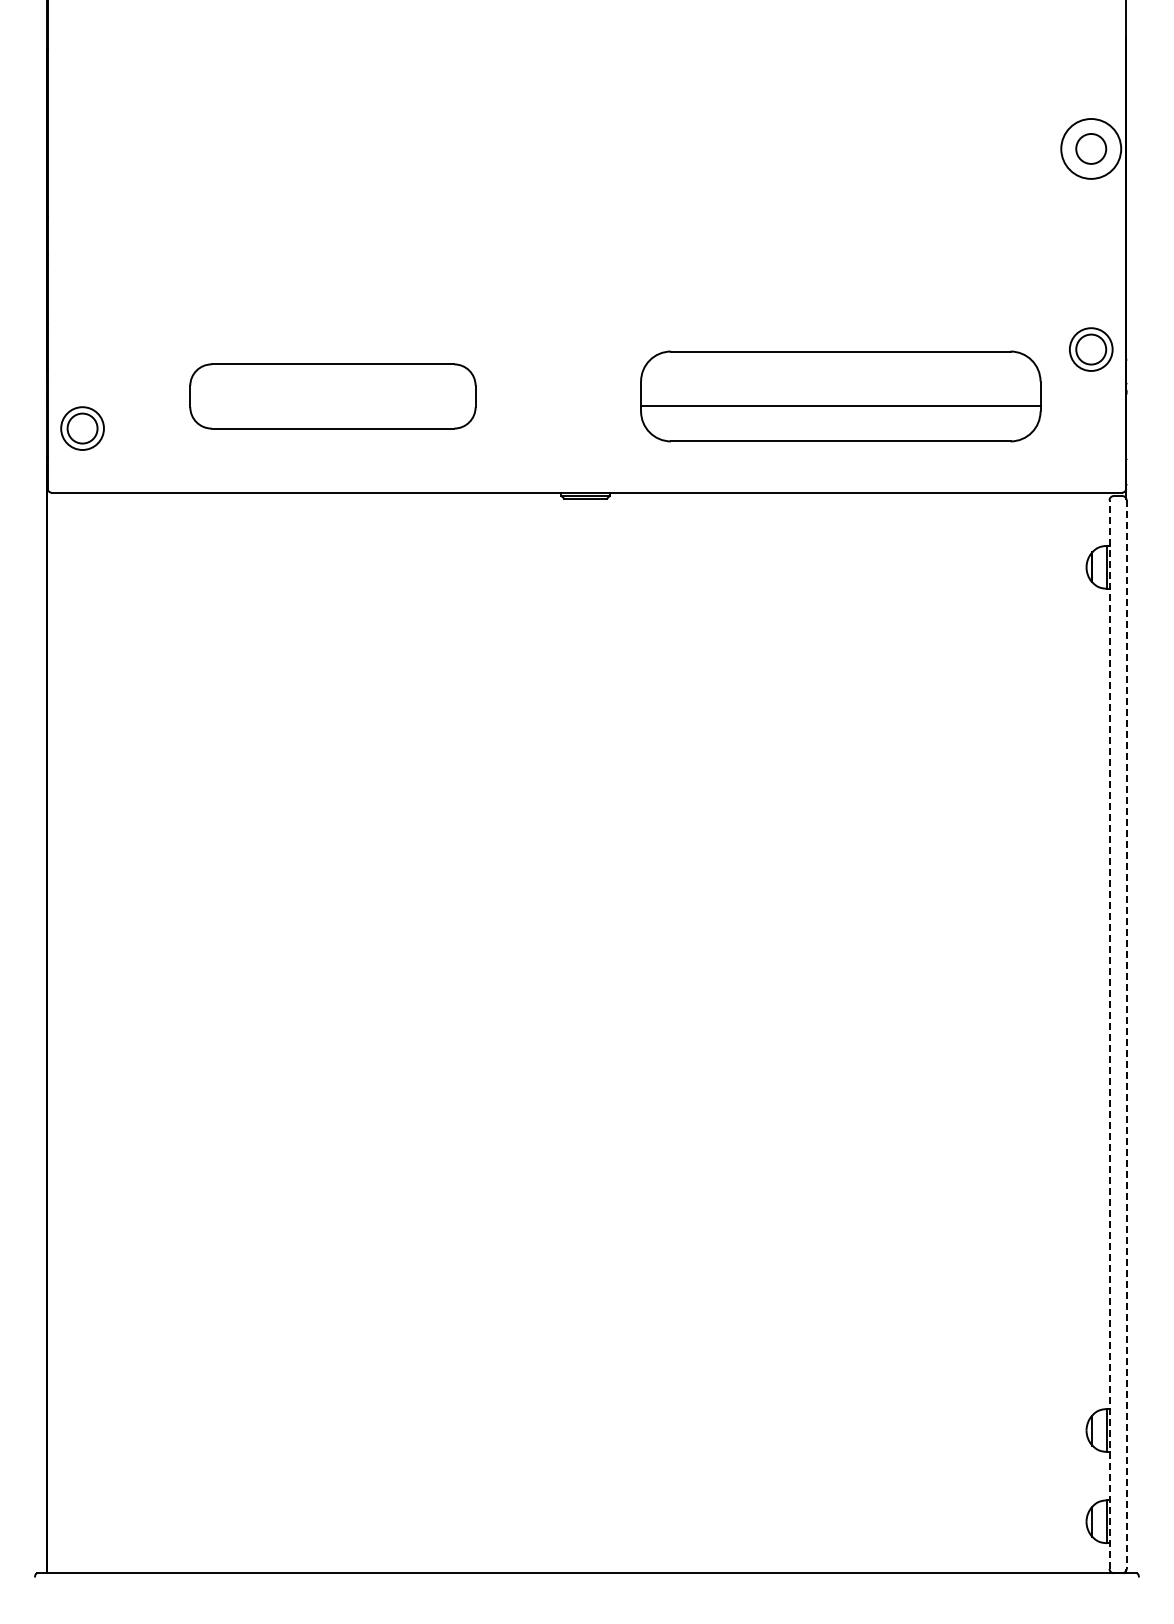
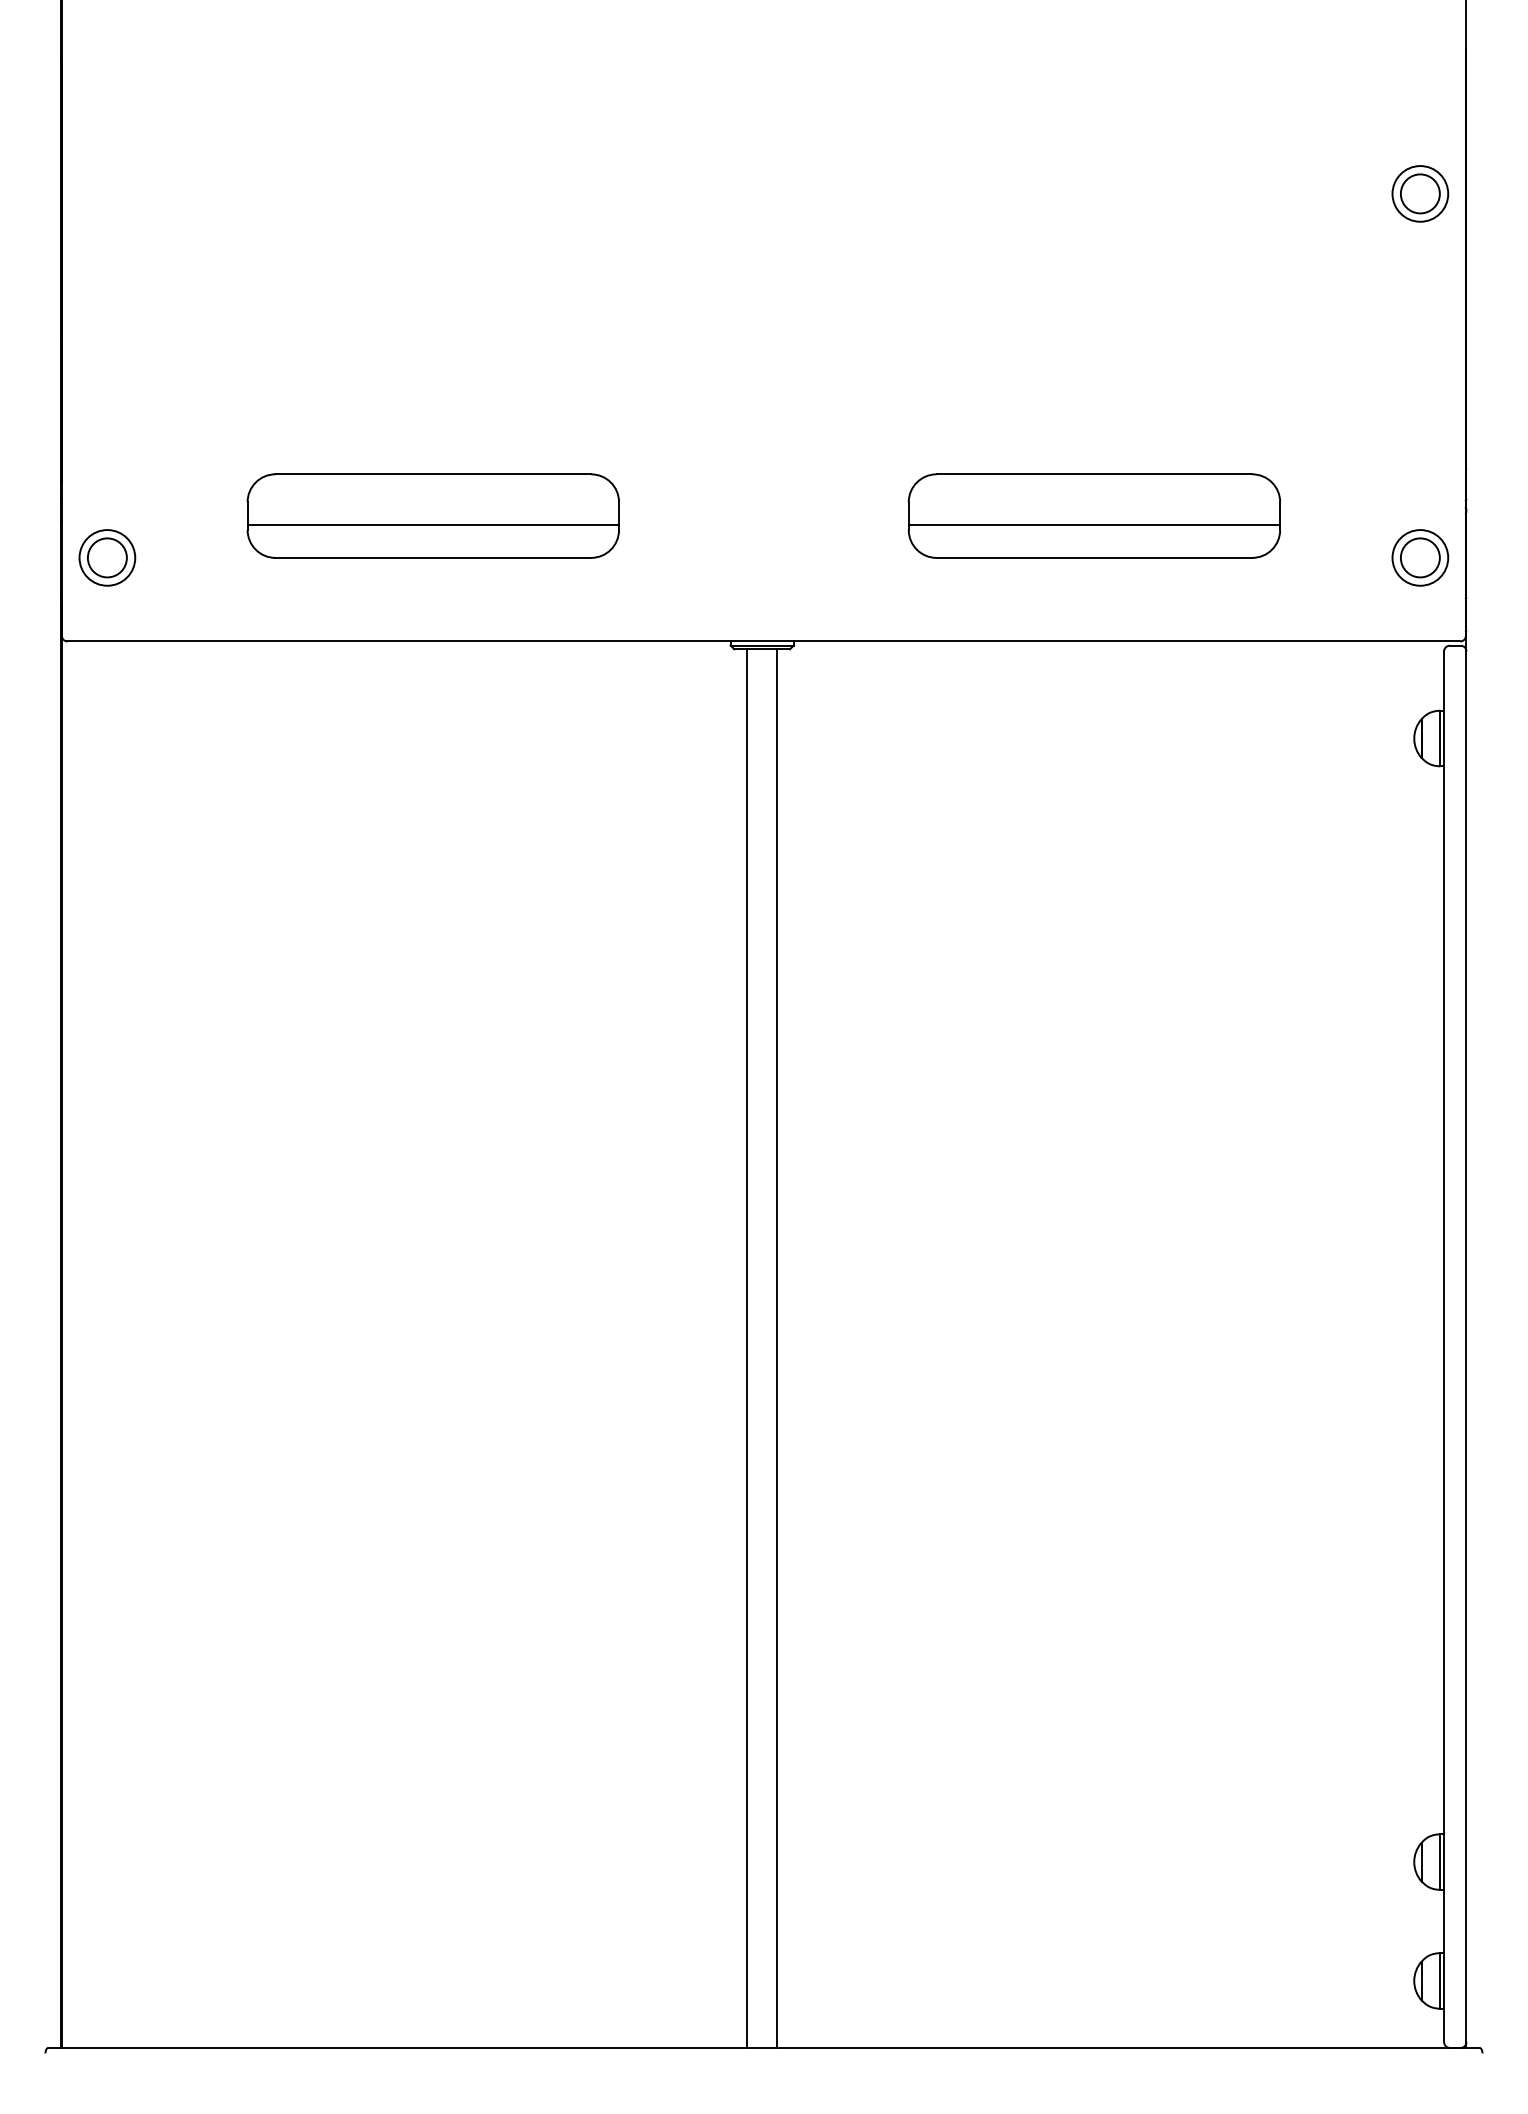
circle: (1090, 148) -> (1419, 193), size x0.71
part: (1091, 349) -> (1420, 557), moved
part: (840, 396) -> (1093, 516), size x0.71
line: (332, 403) -> (432, 525), added
line: (1109, 1034) -> (1444, 1346), dashed -> solid
line: (574, 1035) -> (747, 1347), added
line: (597, 1035) -> (777, 1347), added
line: (1126, 1035) -> (1466, 1347), dashed -> solid

